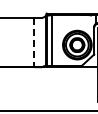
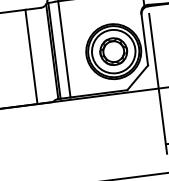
line: (34, 42) -> (31, 57), dashed -> solid

